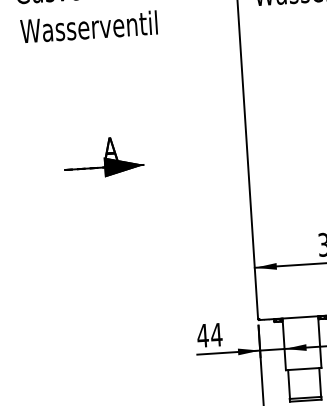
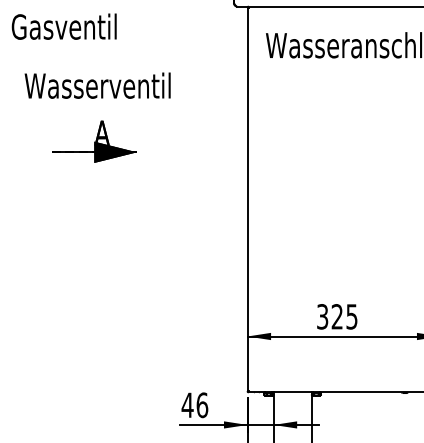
text: (88, 26) -> (97, 85), moved
part: (103, 157) -> (94, 141), moved
text: (216, 335) -> (202, 405), 44 -> 46

